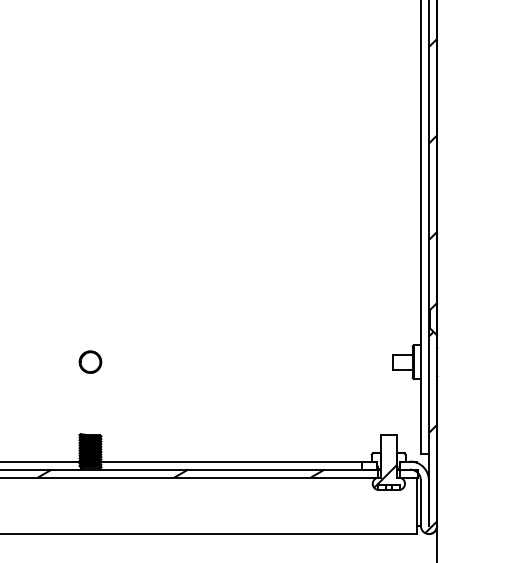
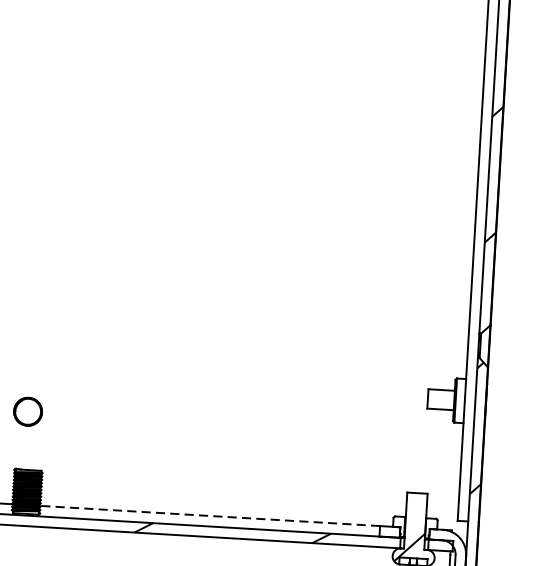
part: (90, 361) -> (28, 410), moved
line: (231, 461) -> (210, 515), solid -> dashed

